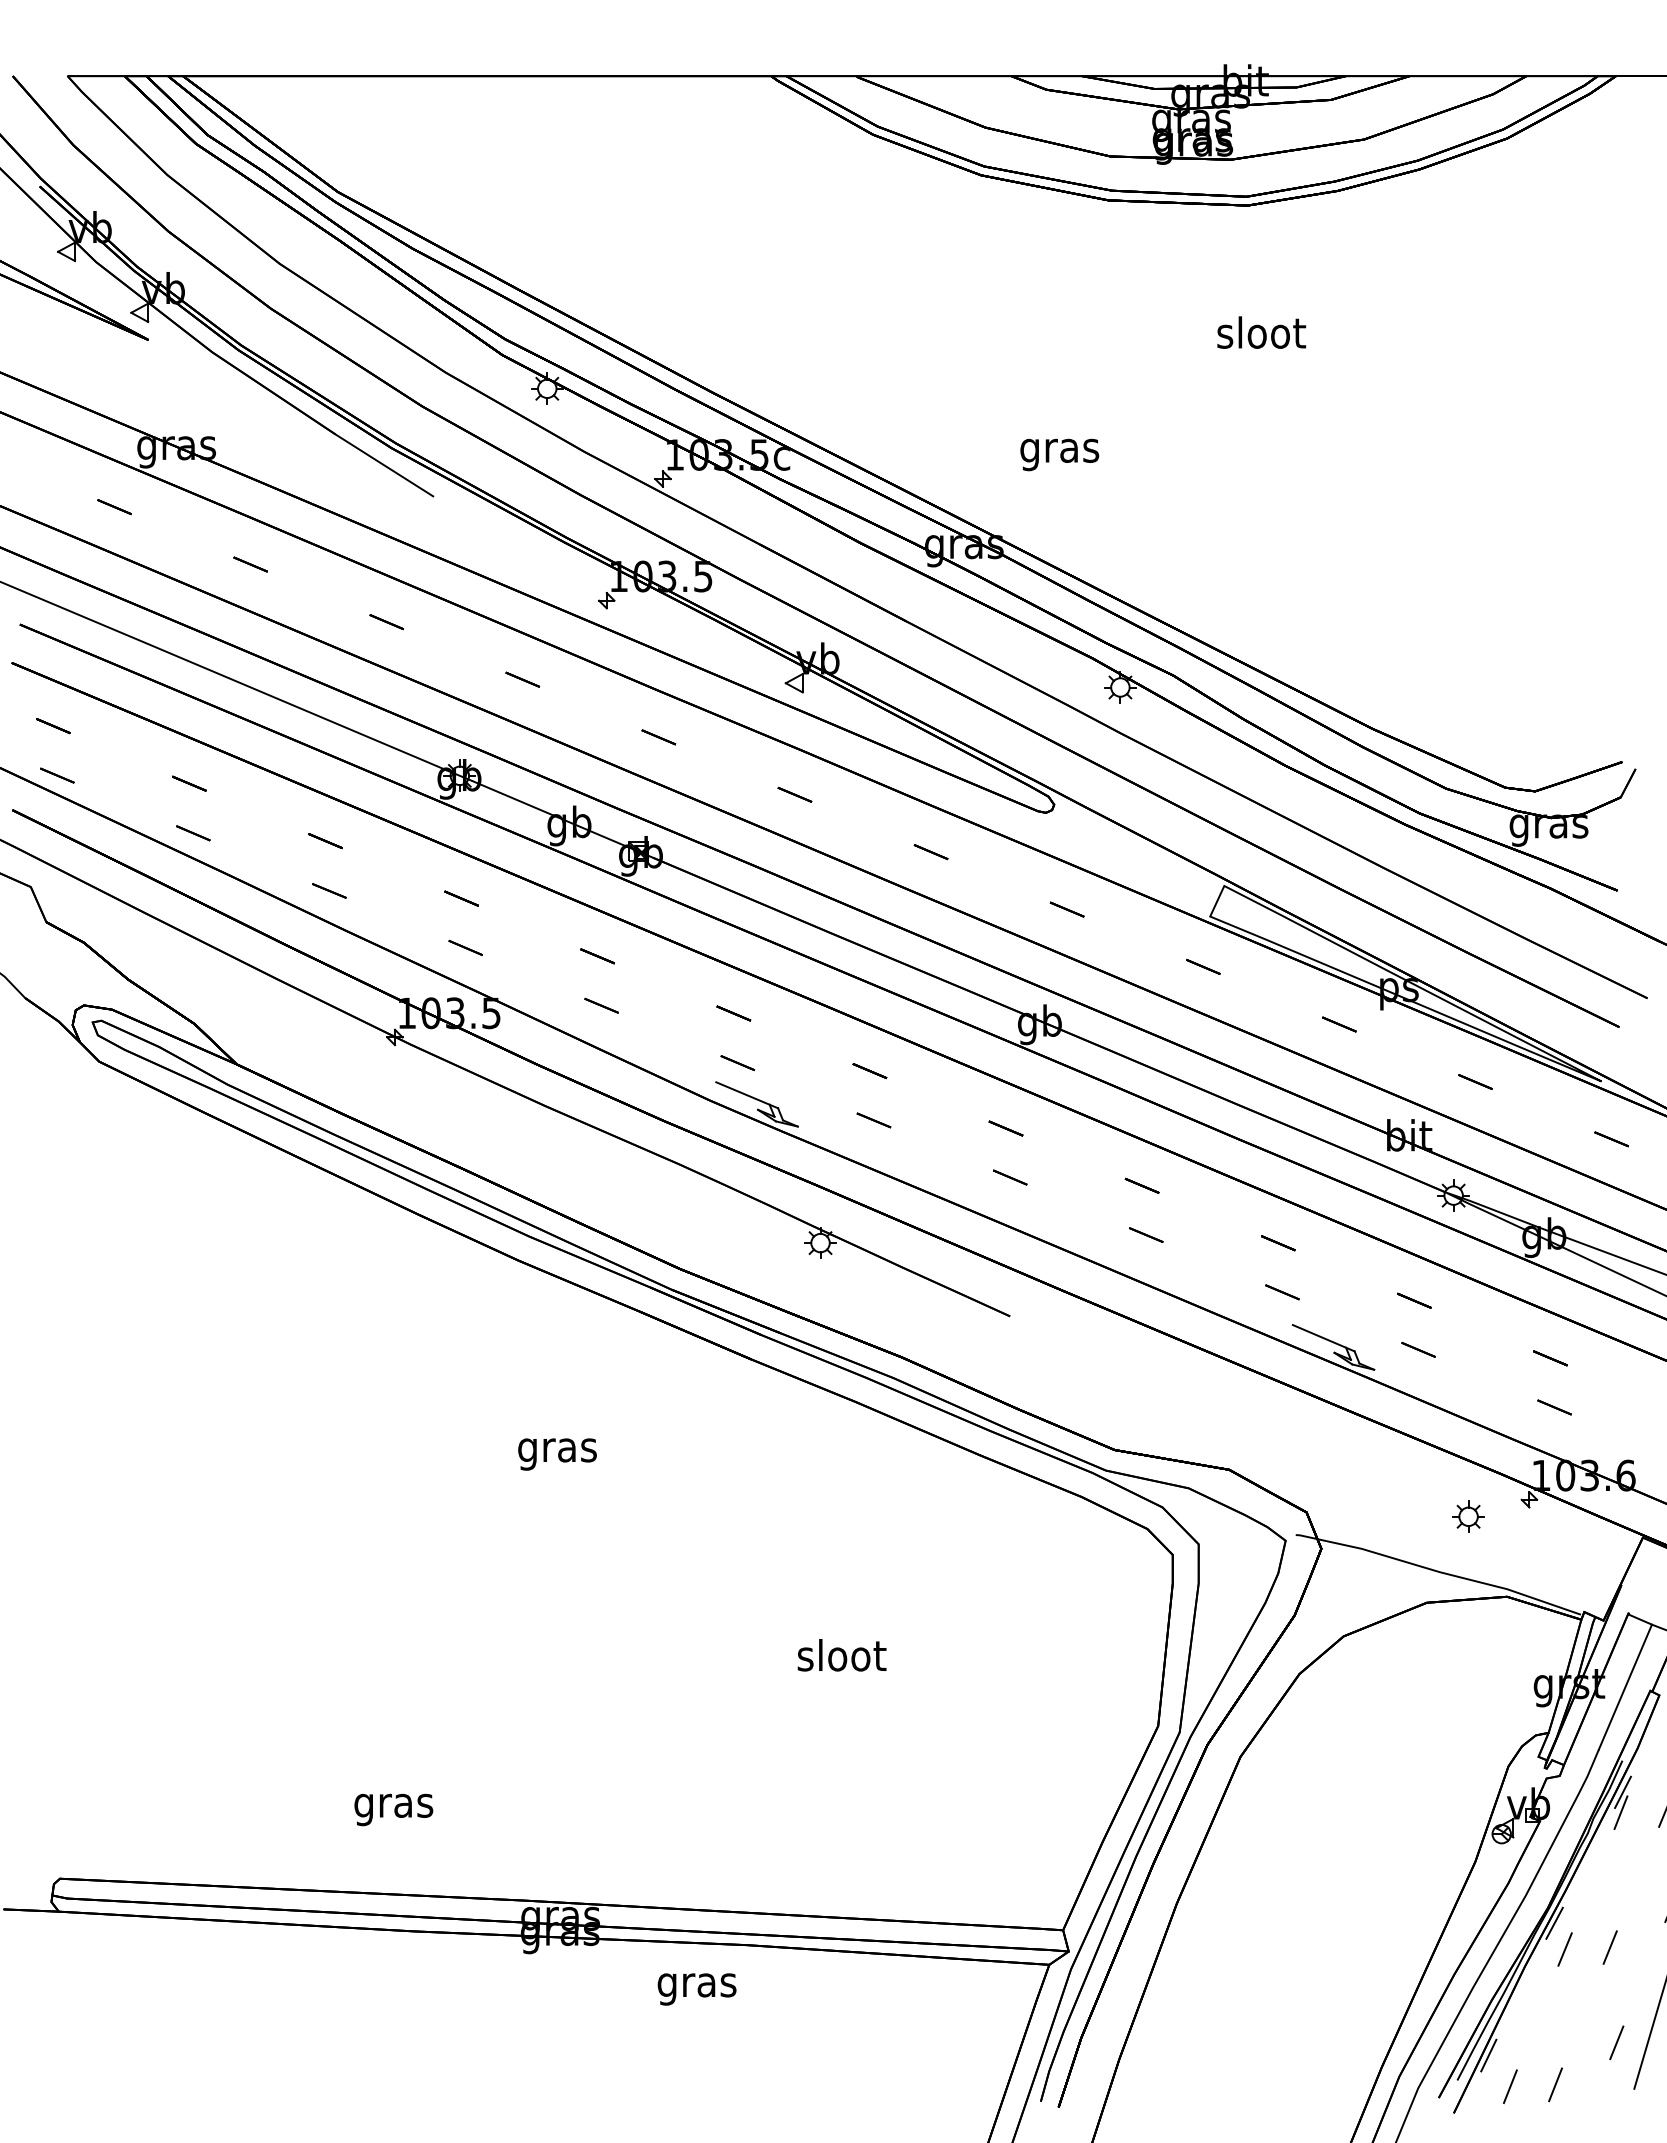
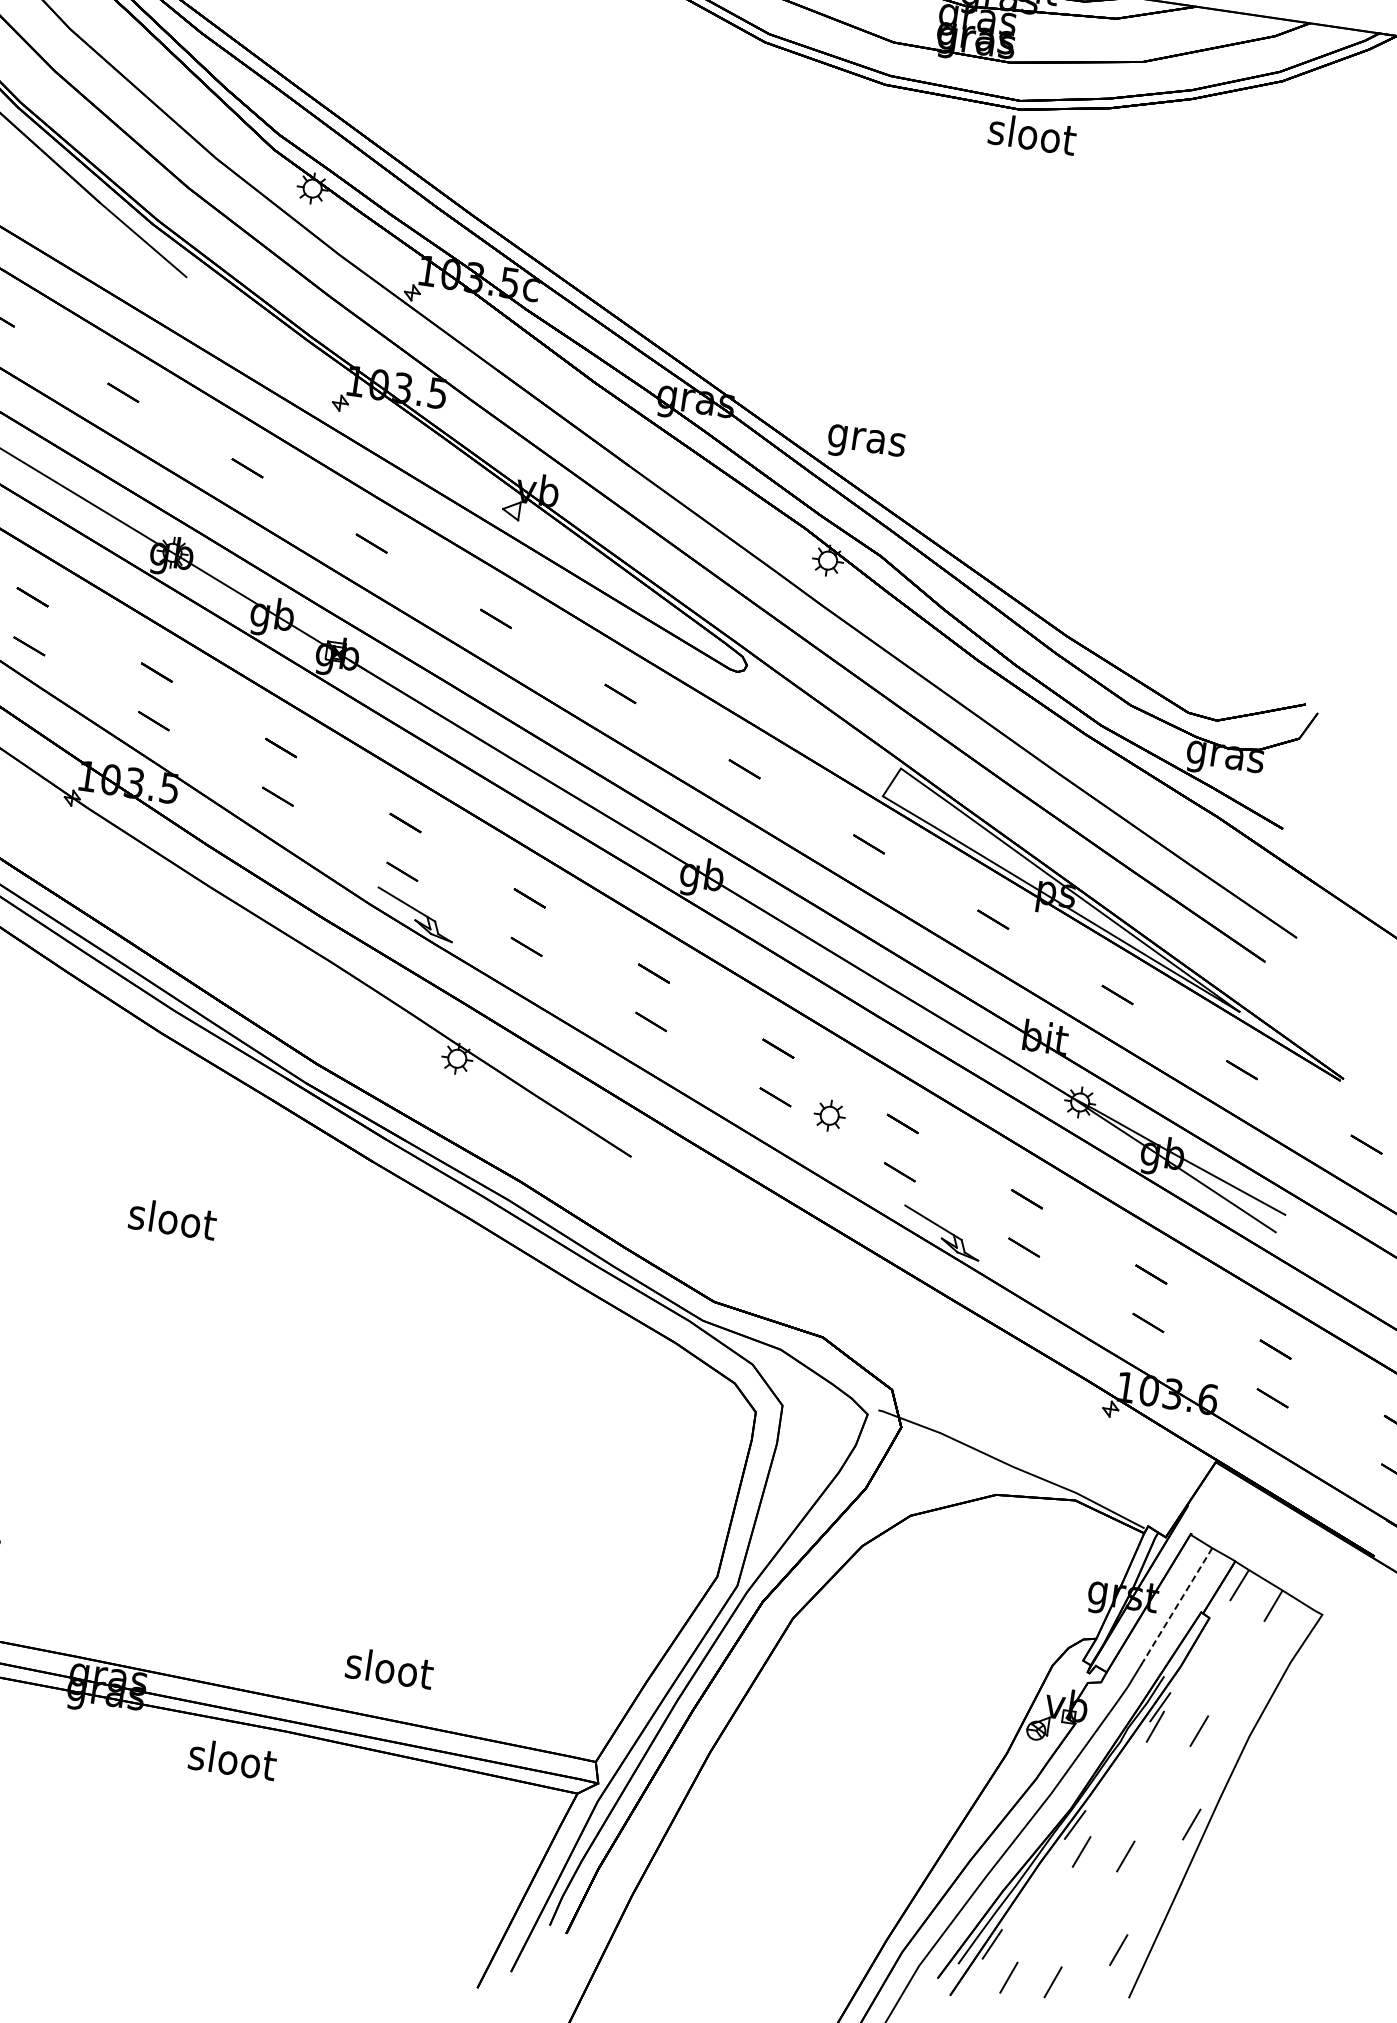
text: (1261, 332) -> (1032, 134), moved
text: (1059, 454) -> (866, 443), moved
text: (557, 1450) -> (171, 1223), gras -> sloot
part: (1468, 1516) -> (829, 1115), moved
text: (841, 1655) -> (389, 1668), moved
line: (1625, 1687) -> (1177, 1605), solid -> dashed
text: (697, 1985) -> (232, 1763), gras -> sloot

